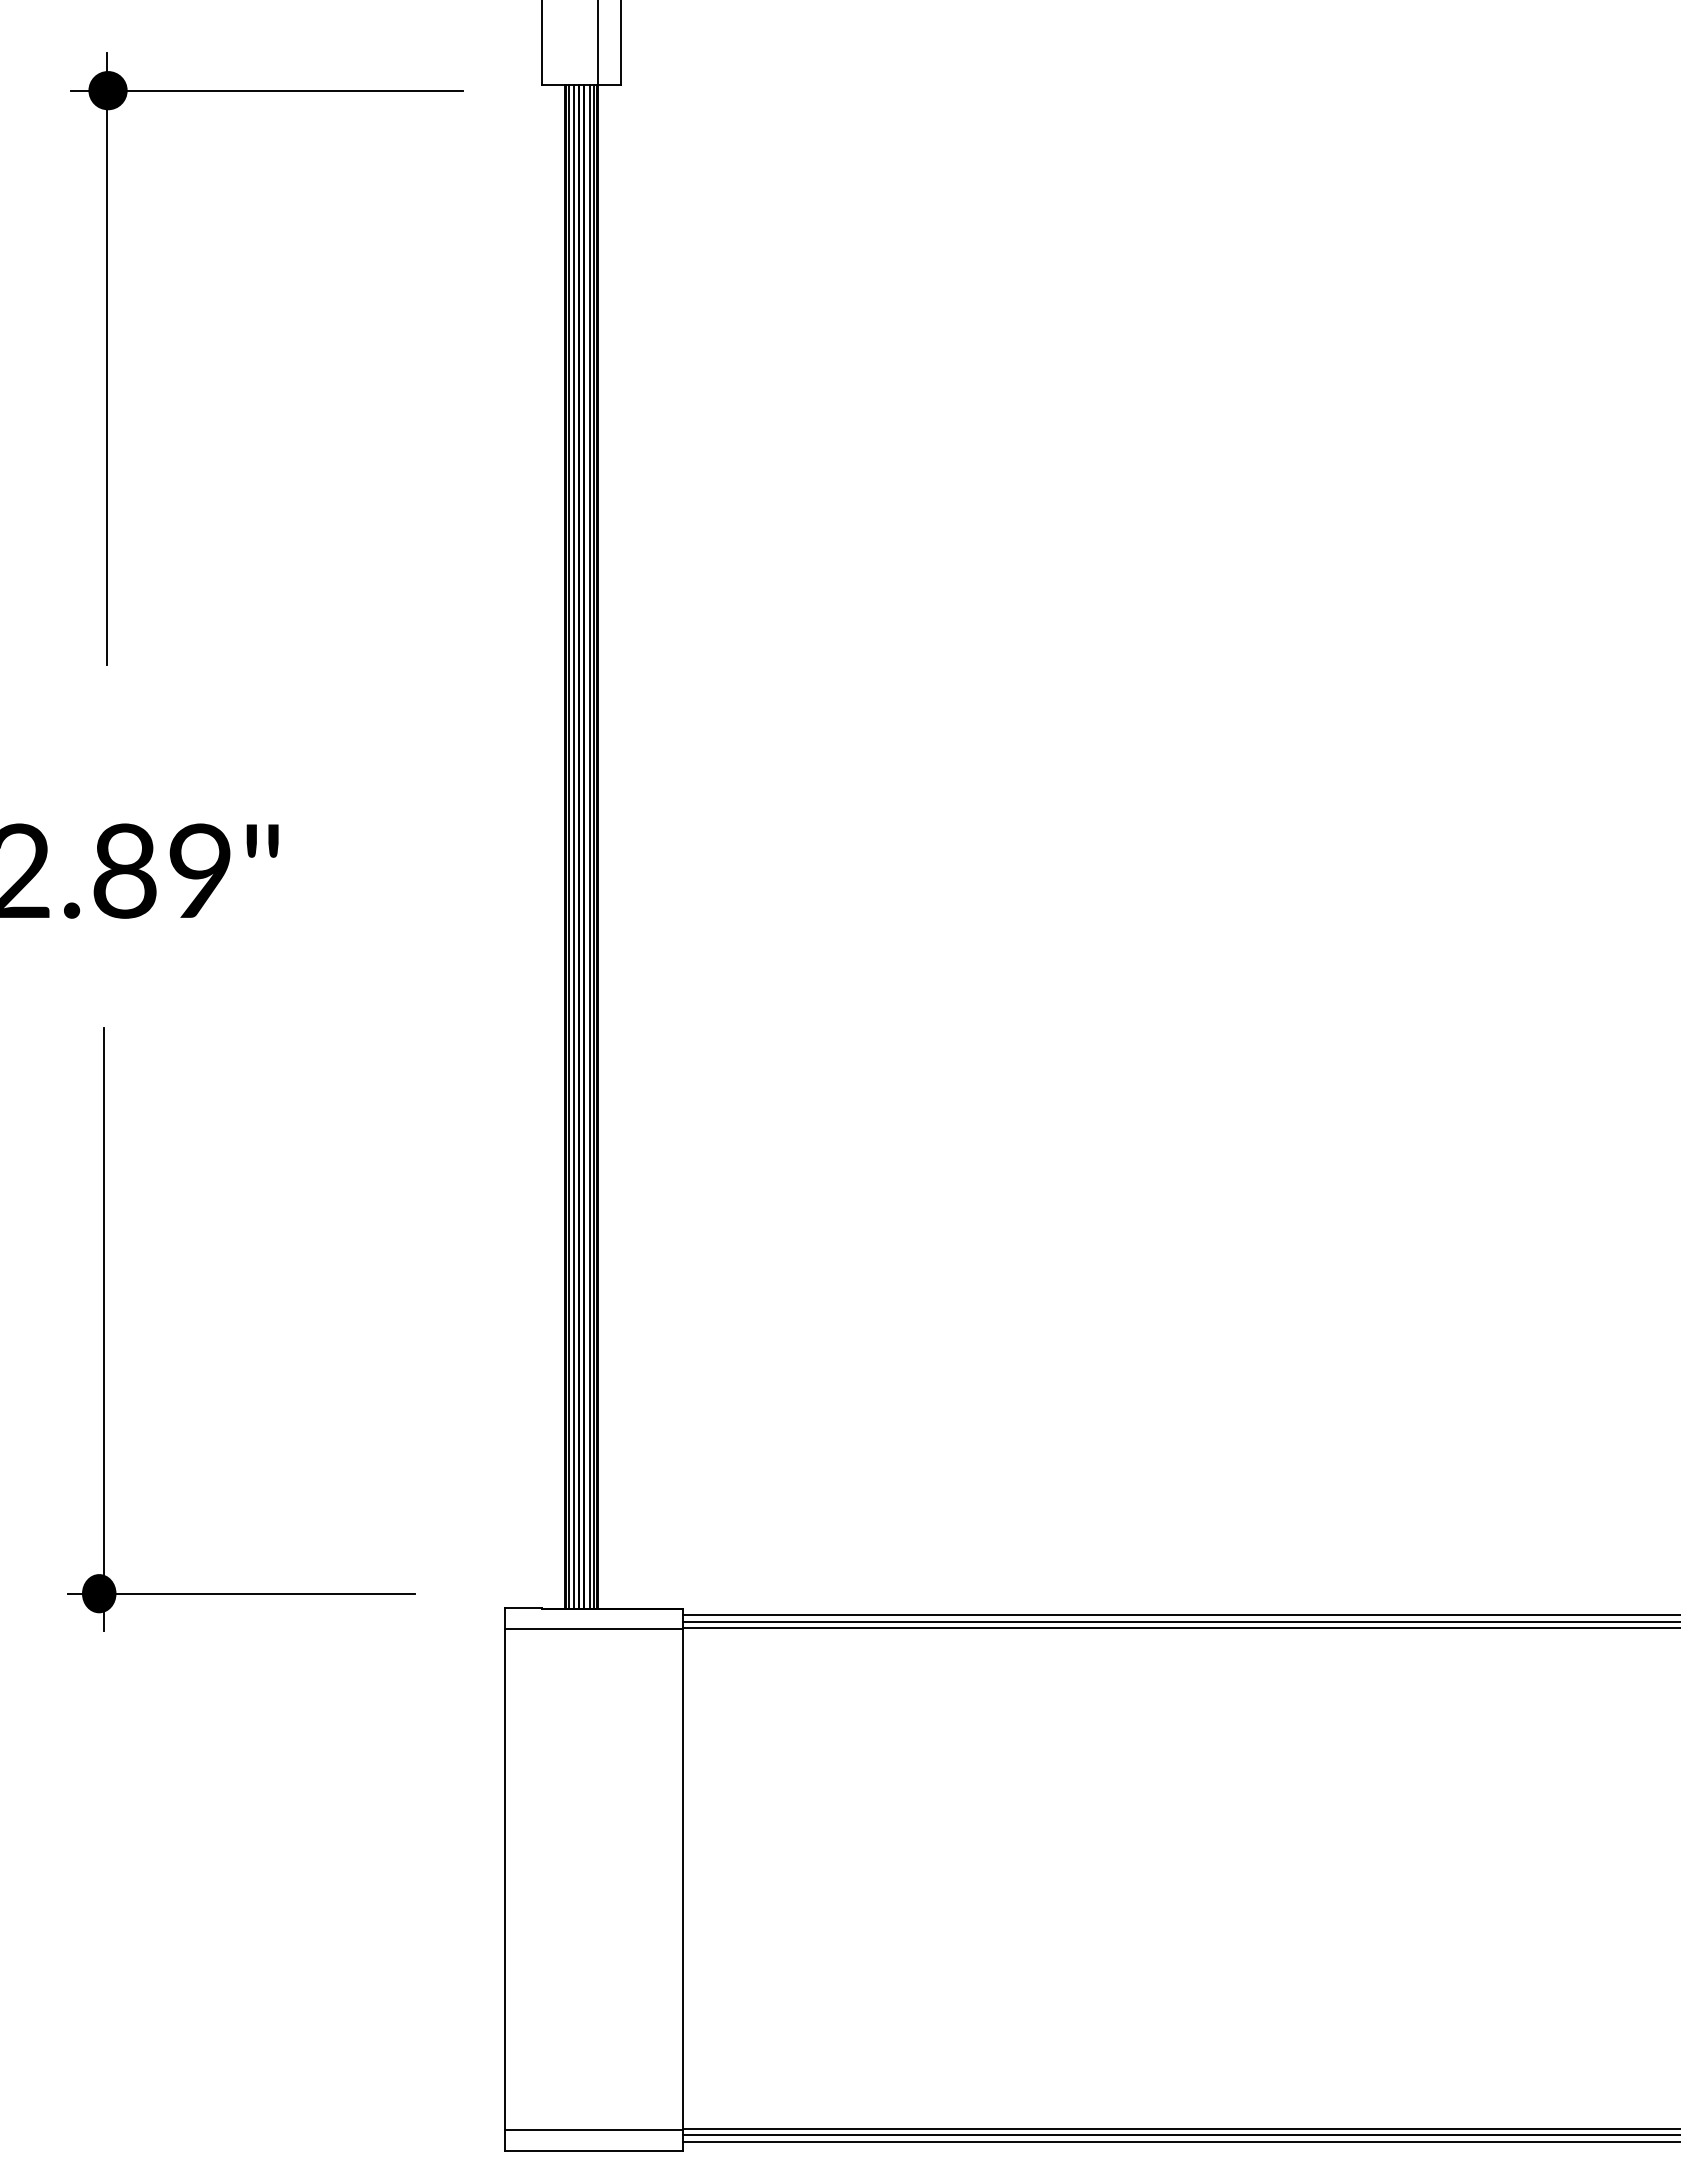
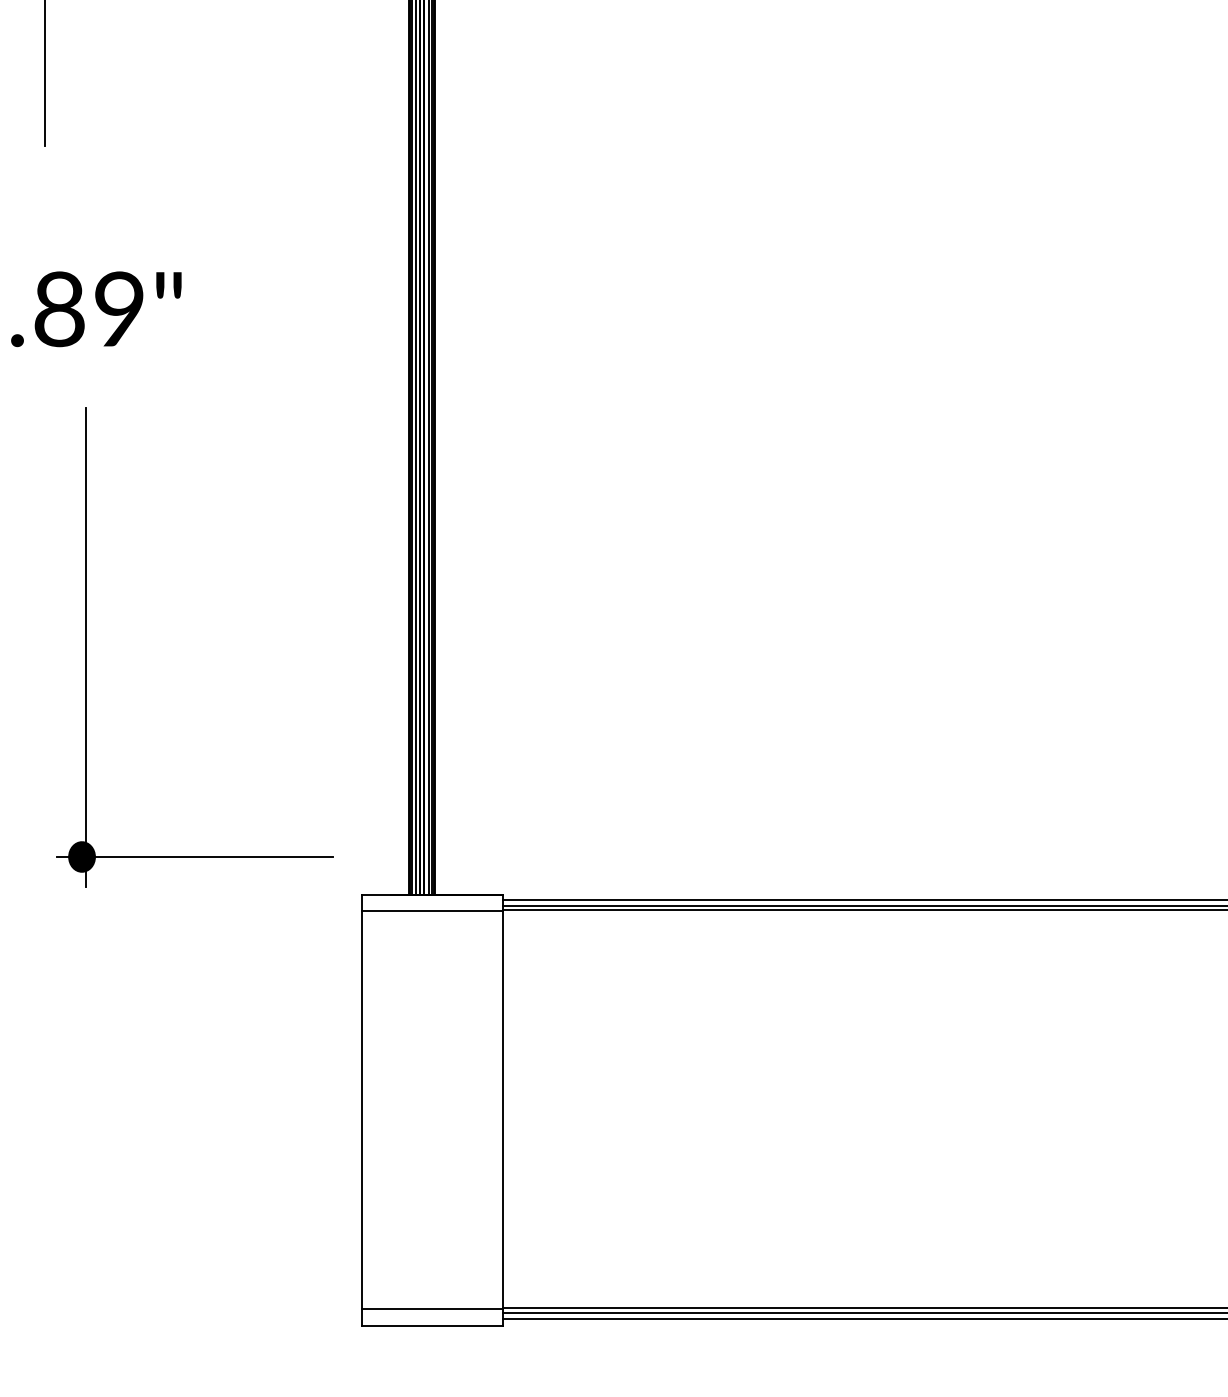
part: (104, 1329) -> (86, 647), moved

